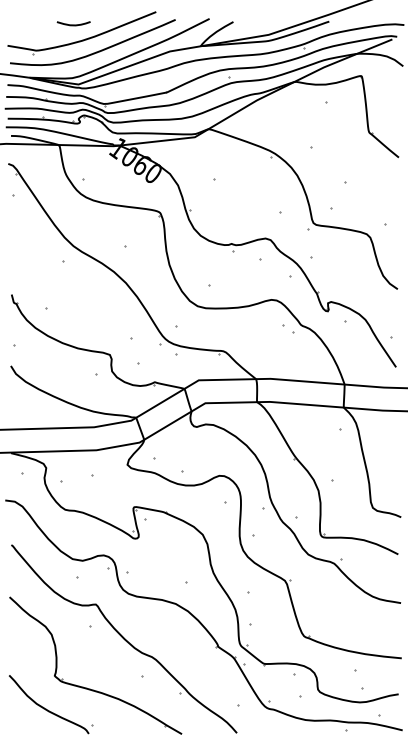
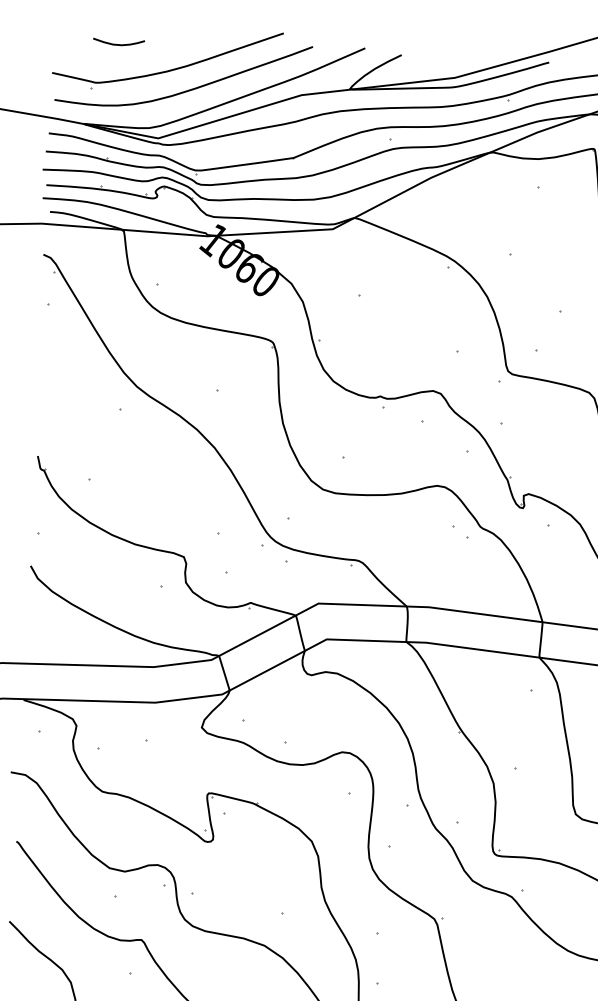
curve: (73, 24) -> (118, 43), moved

